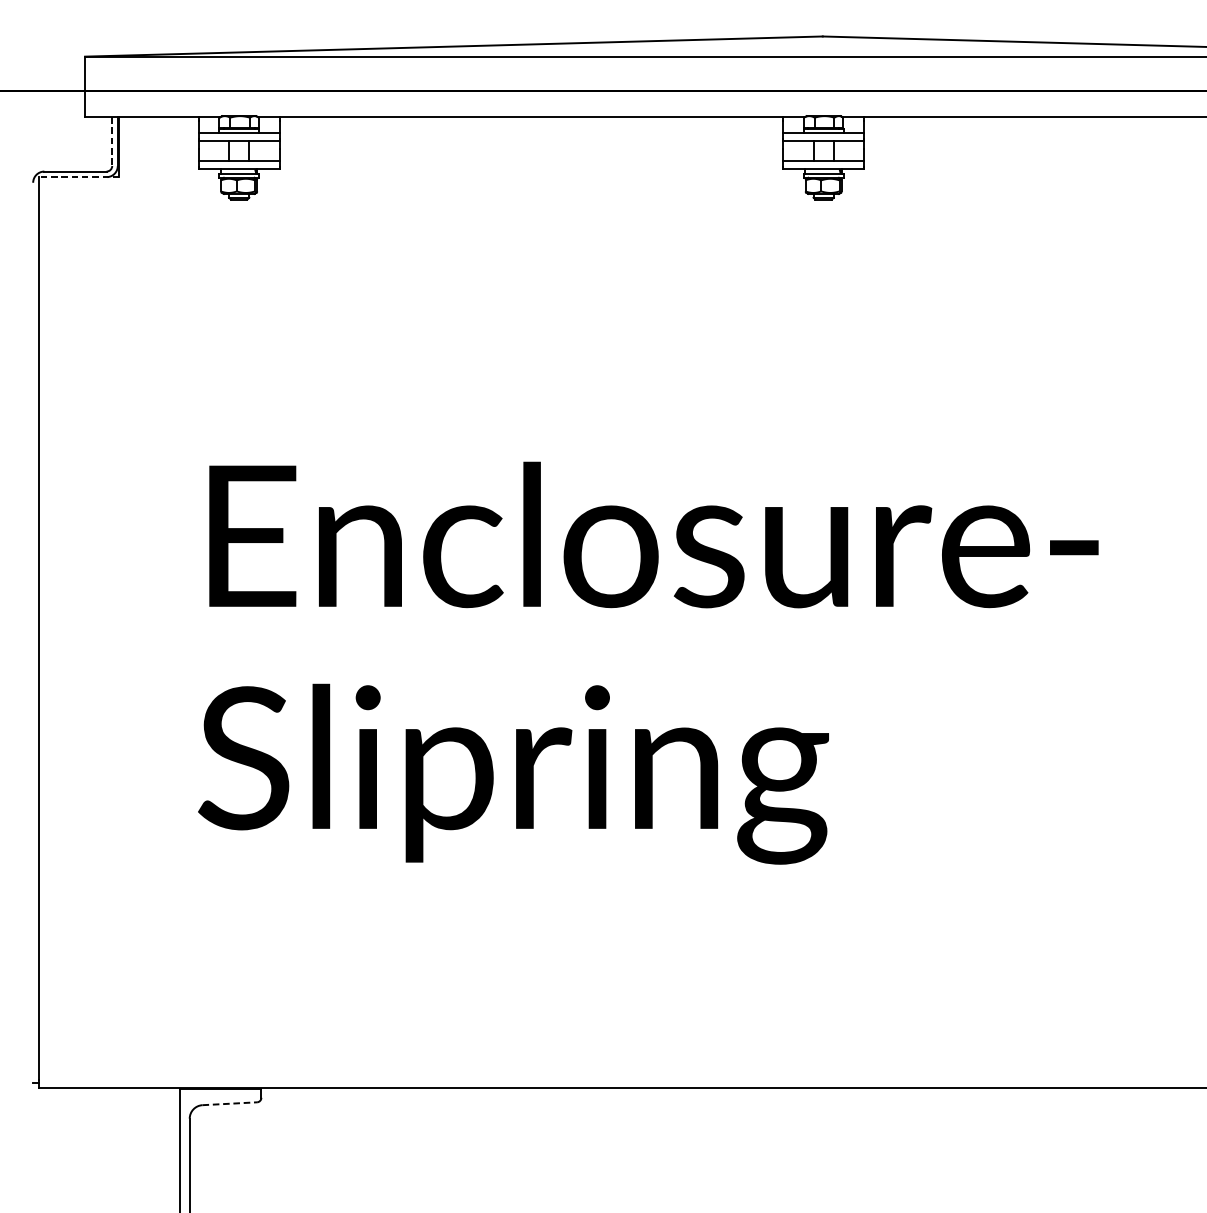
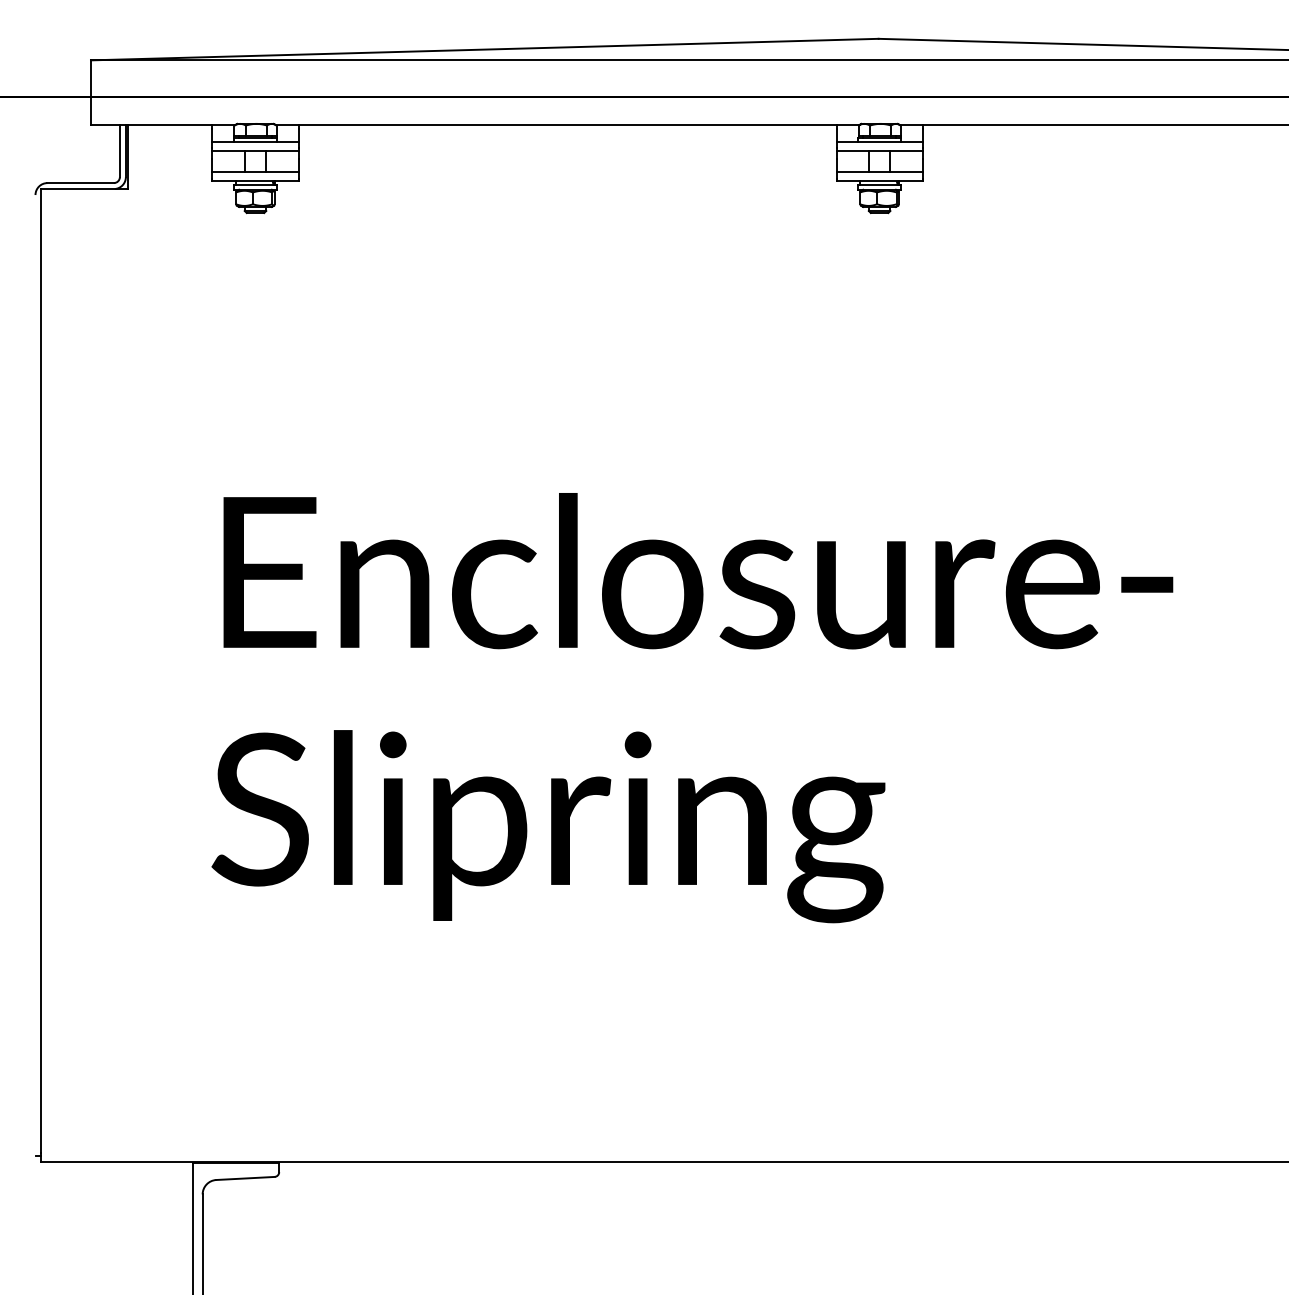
line: (111, 141) -> (119, 151), dashed -> solid
line: (79, 177) -> (84, 189), dashed -> solid
line: (229, 1103) -> (245, 1178), dashed -> solid

